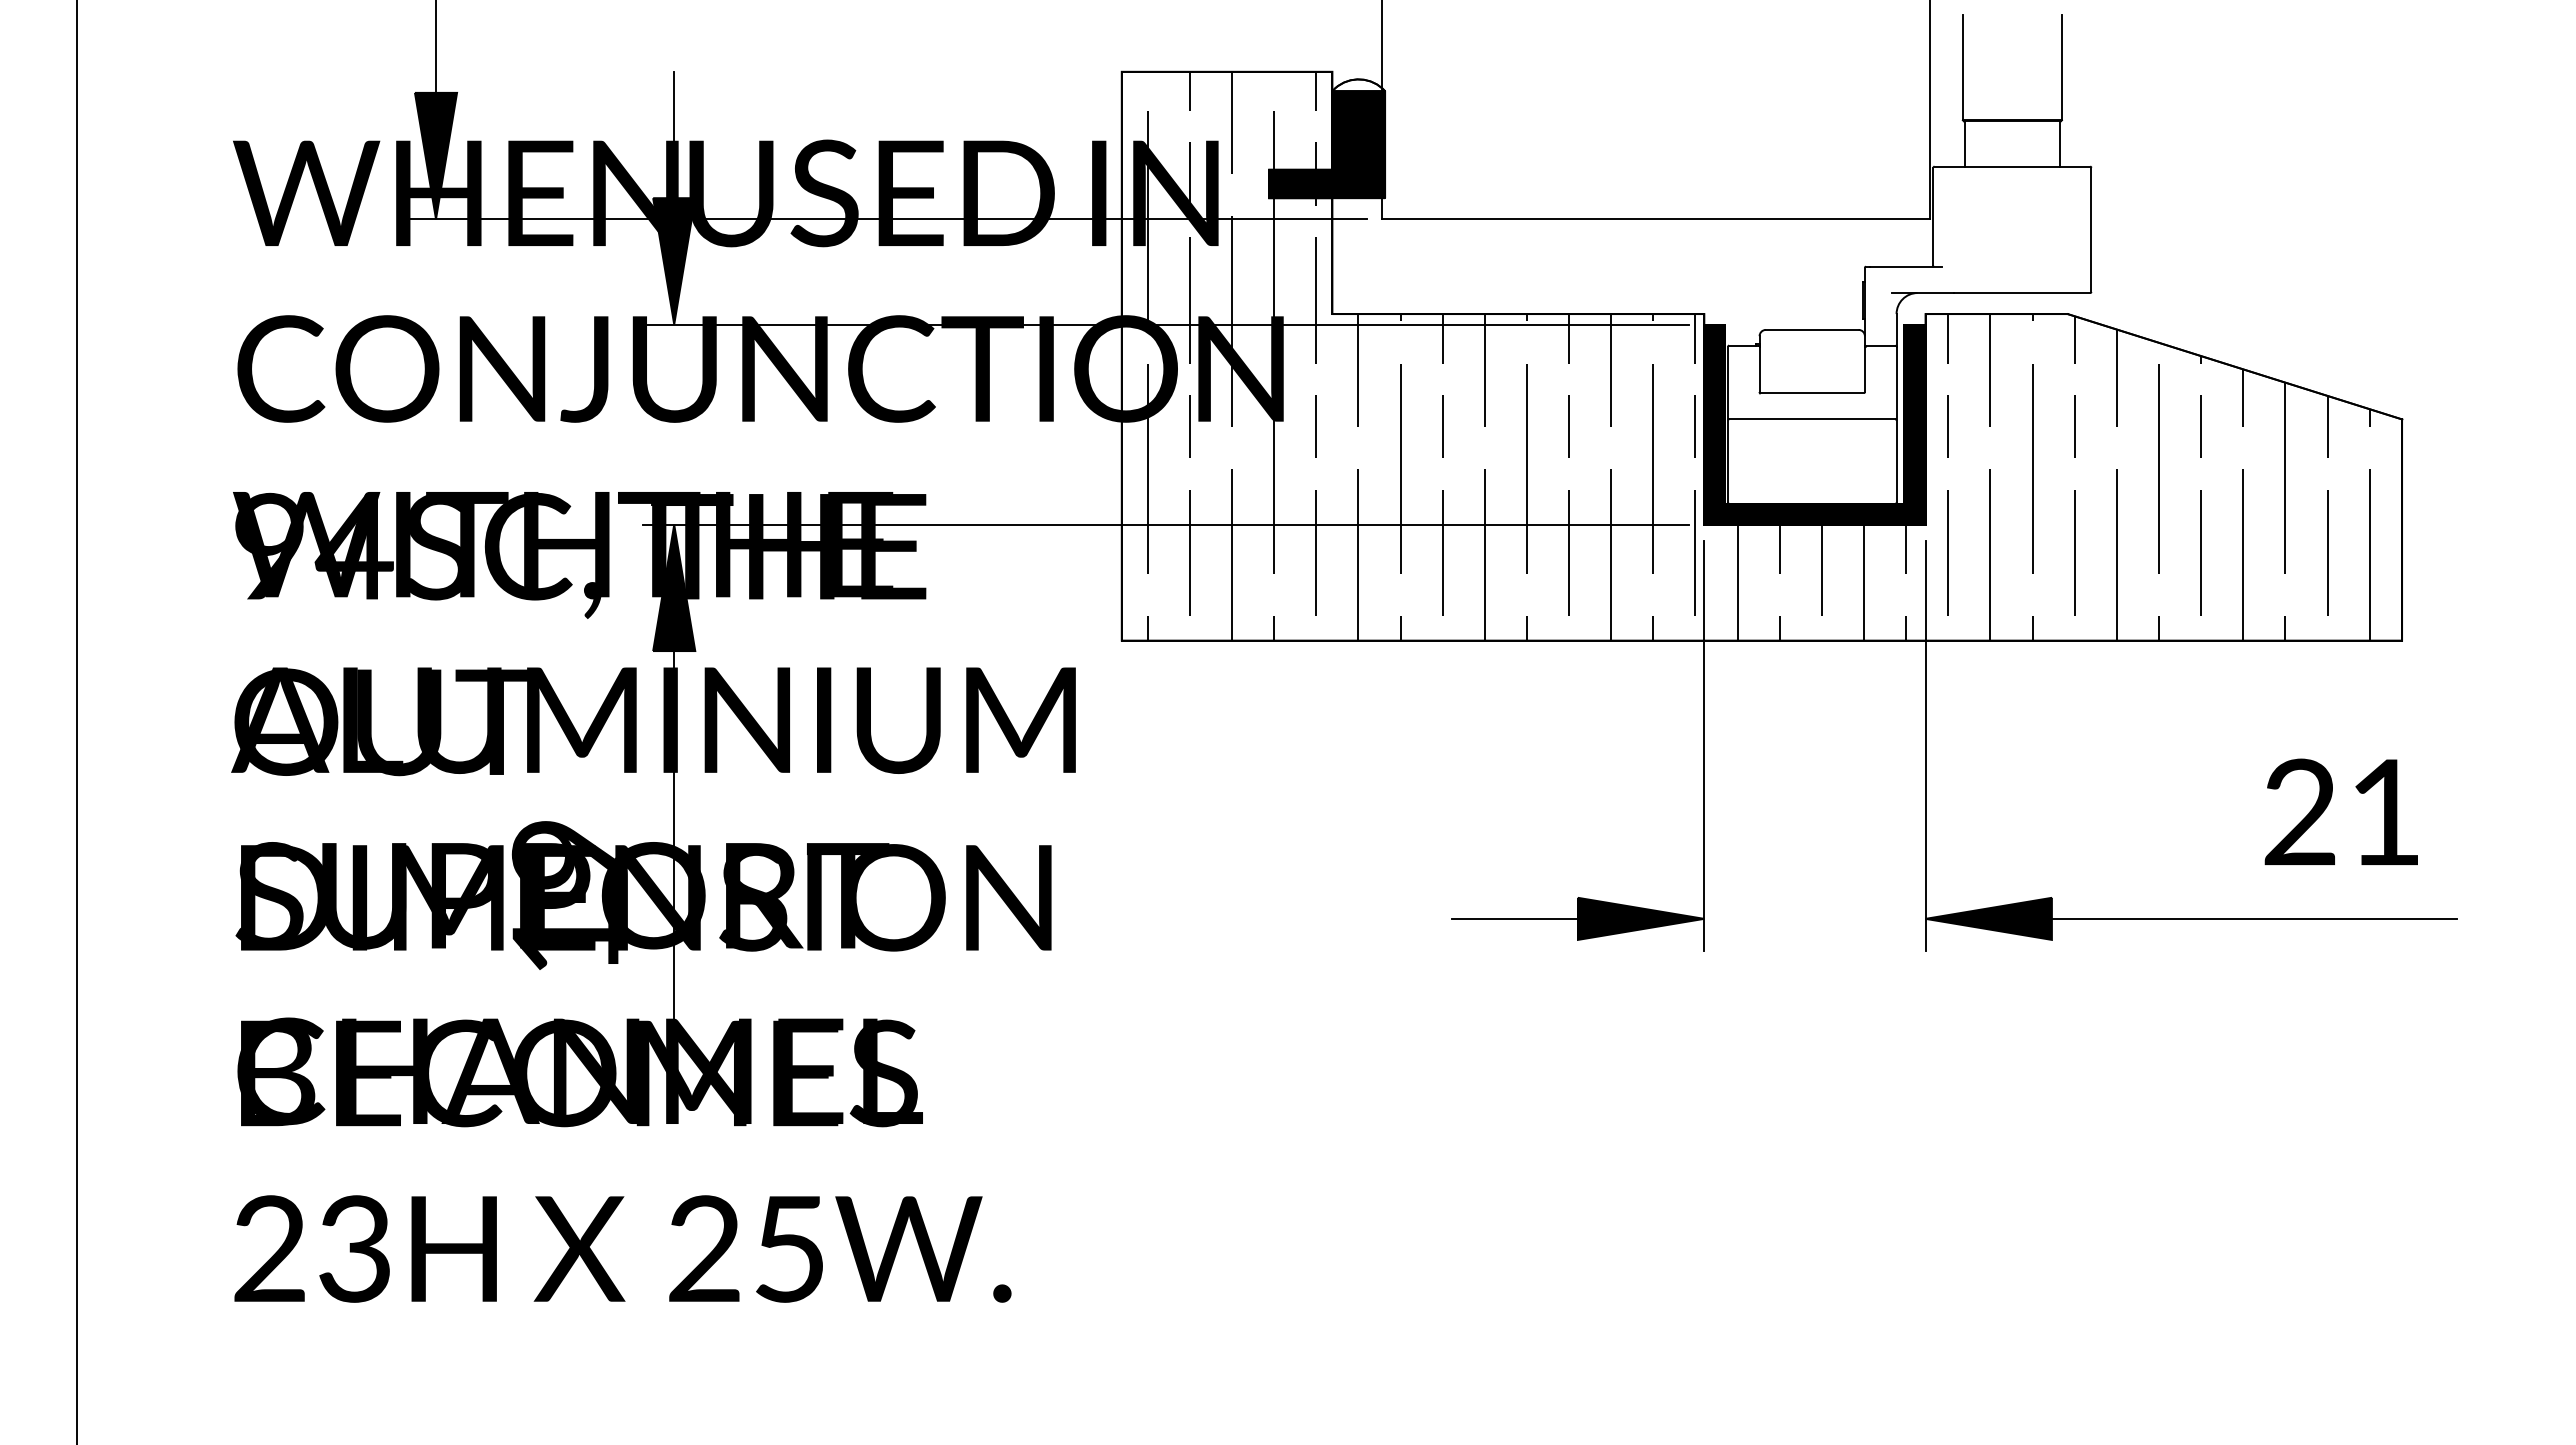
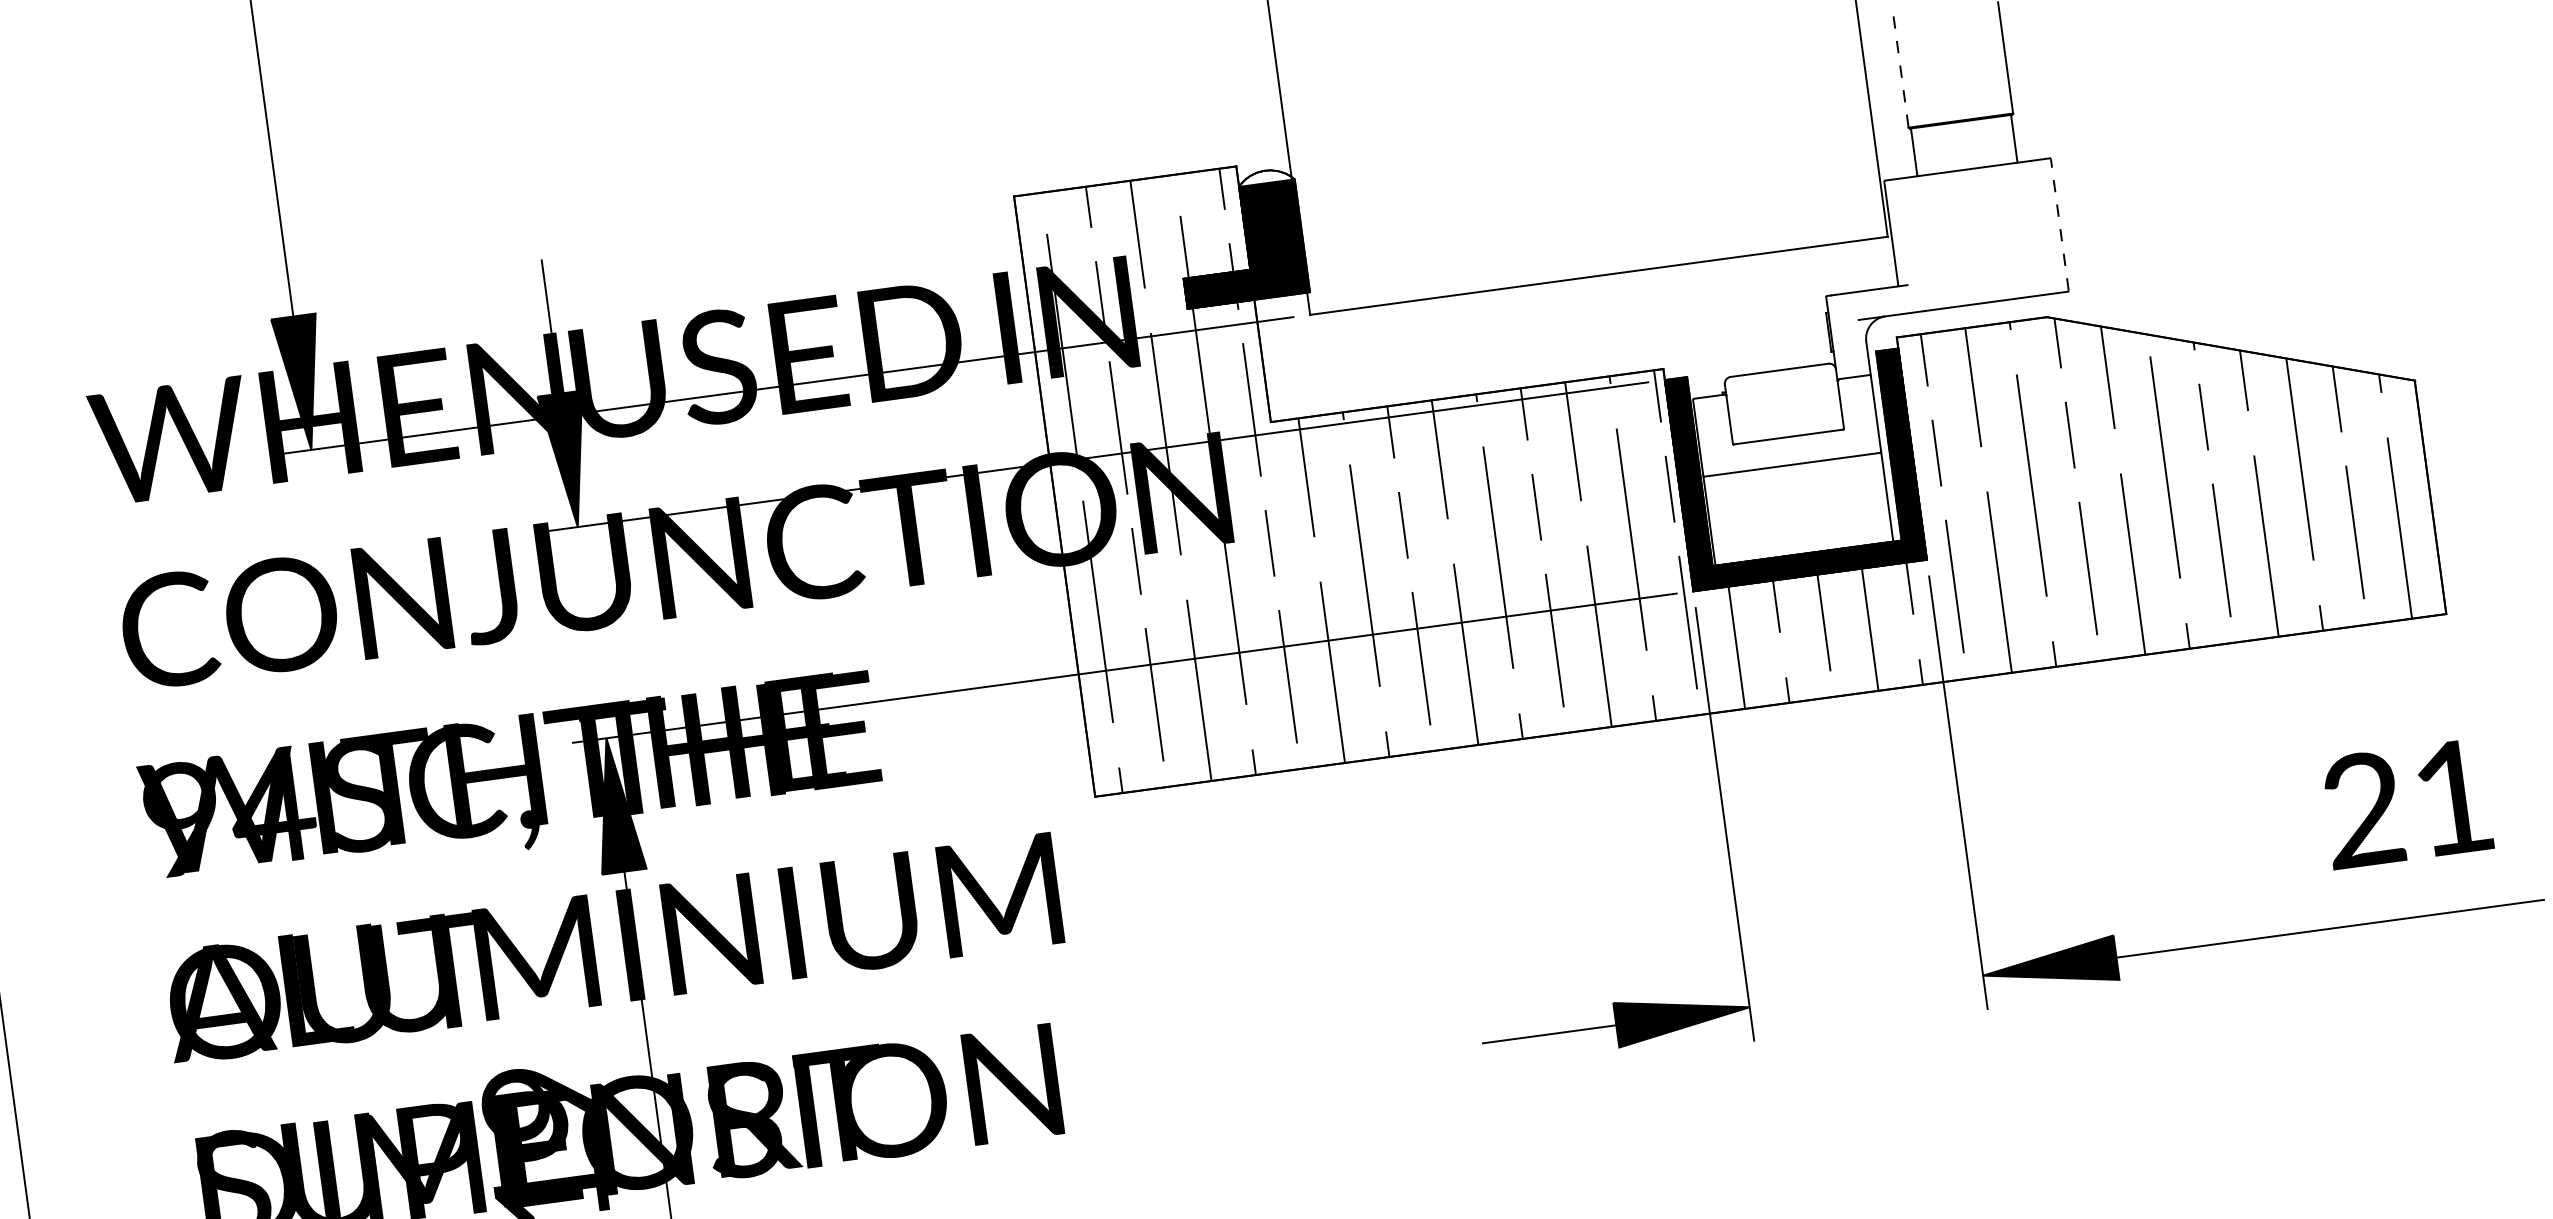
line: (1962, 67) -> (1900, 71), solid -> dashed
line: (2091, 229) -> (2059, 224), solid -> dashed

